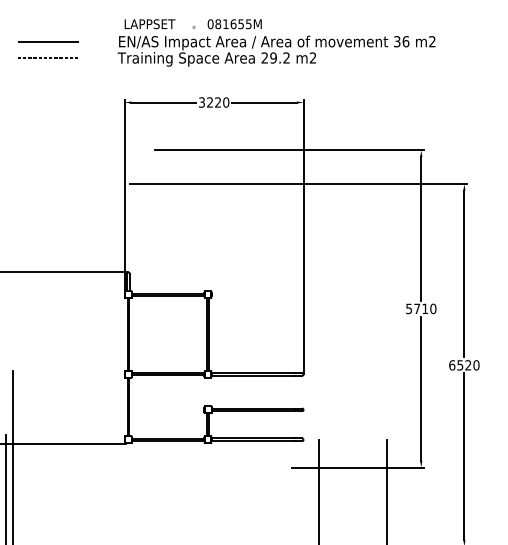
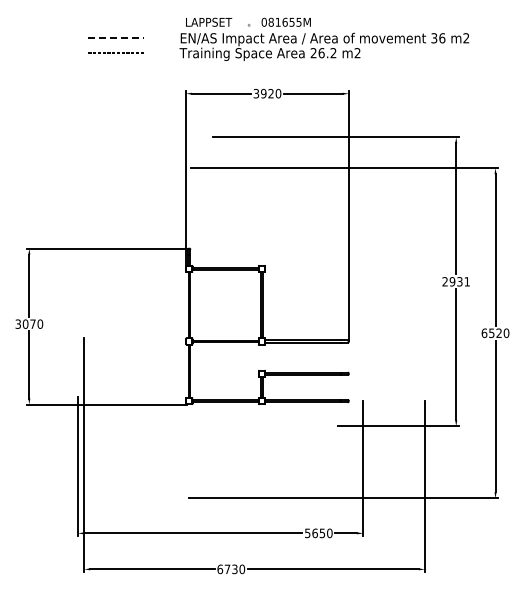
line: (48, 41) -> (116, 38), solid -> dashed
text: (273, 58) -> (321, 53), 29.2 -> 26.2
text: (209, 102) -> (263, 93), 3220 -> 3920
text: (421, 308) -> (456, 281), 5710 -> 2931

